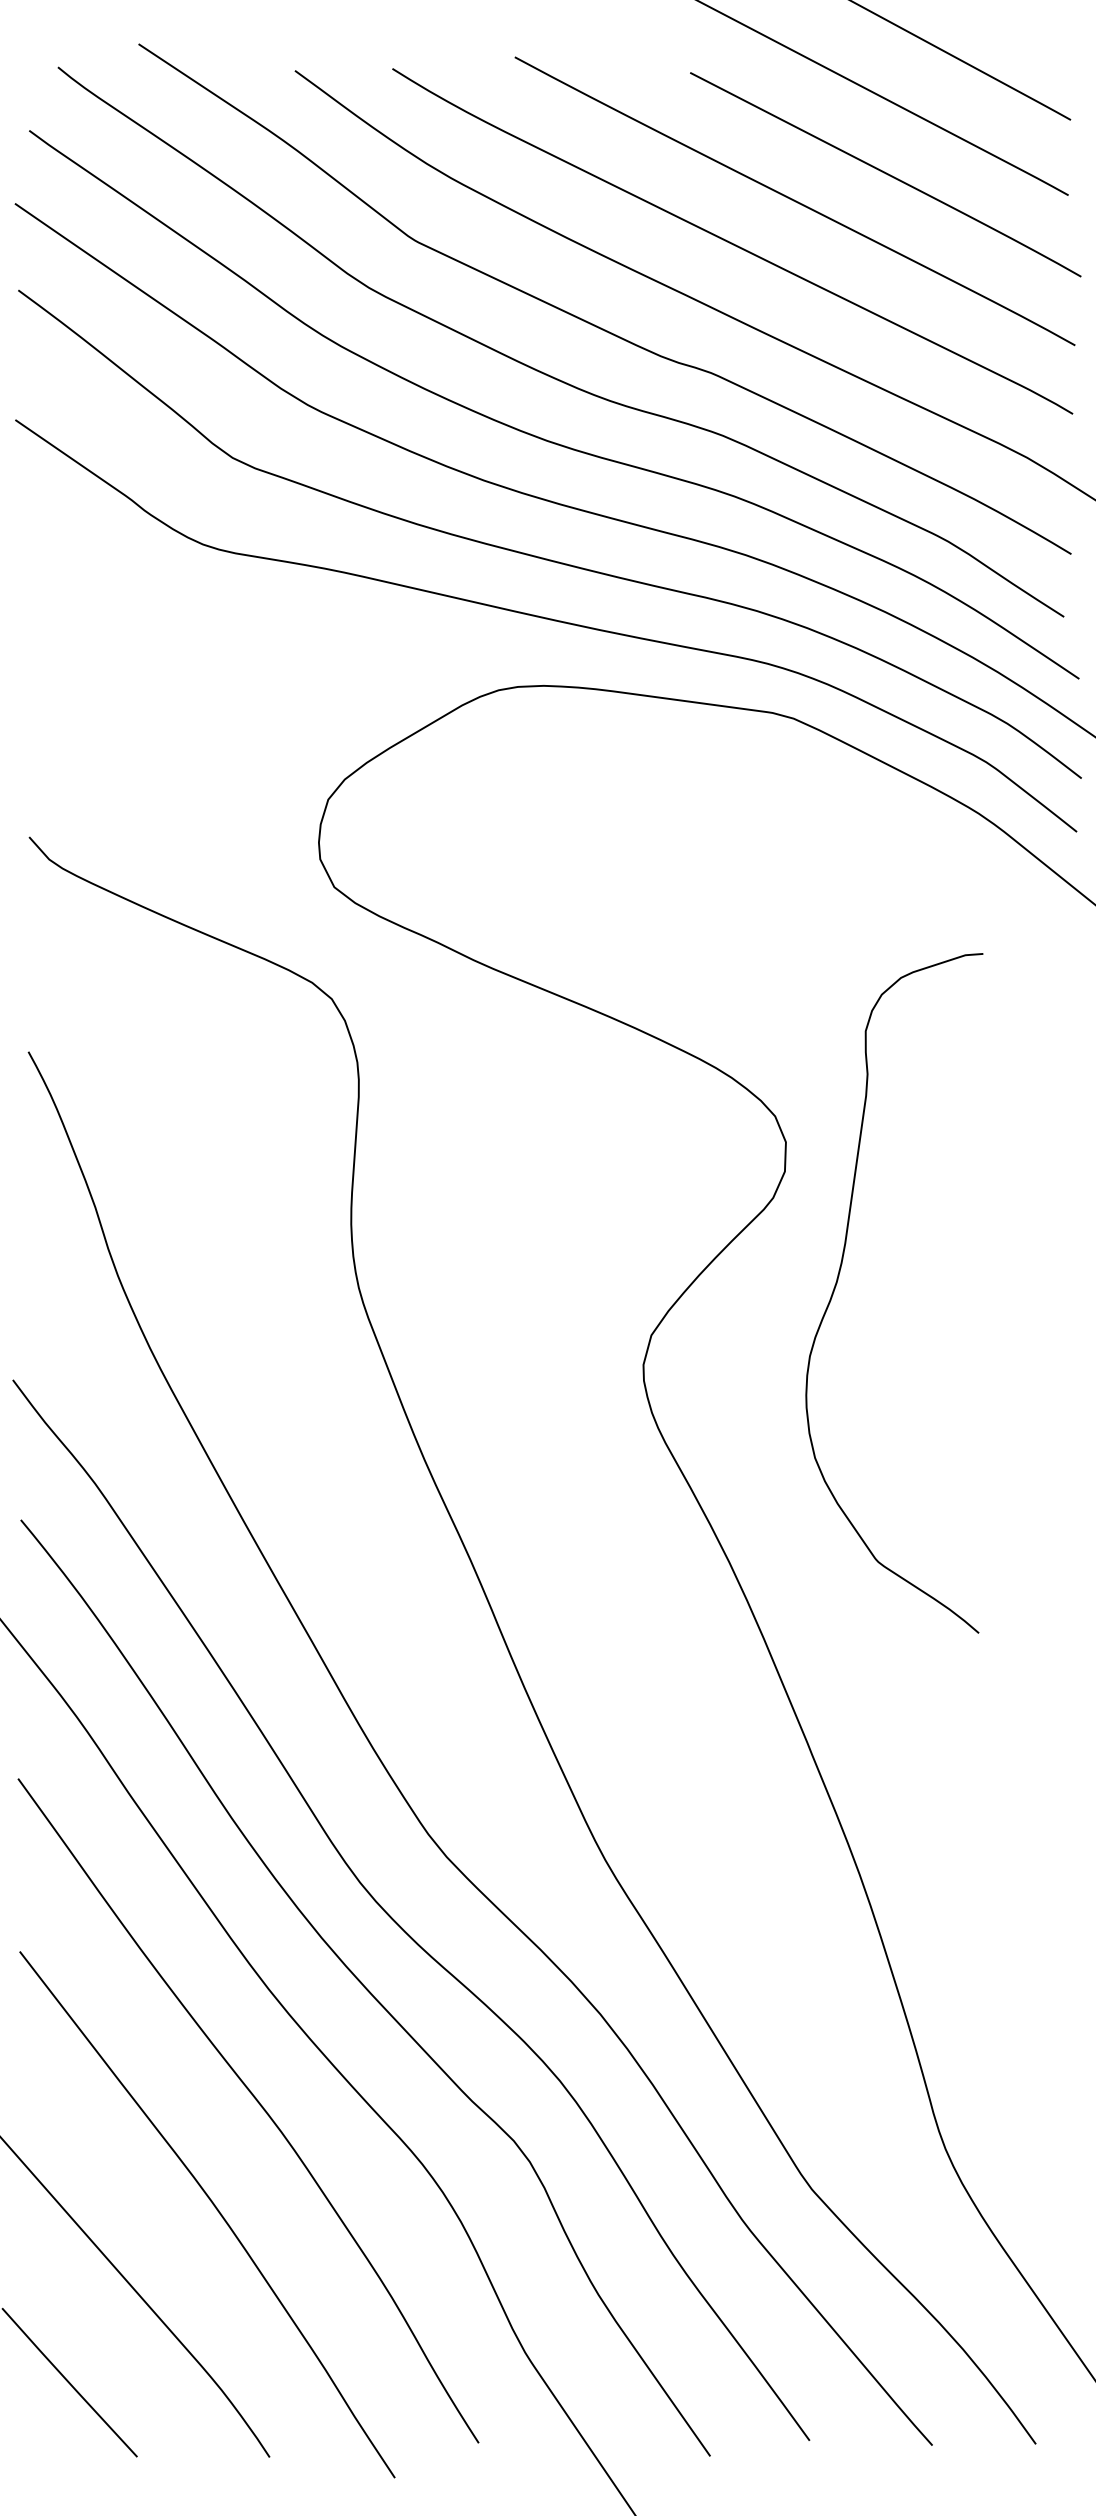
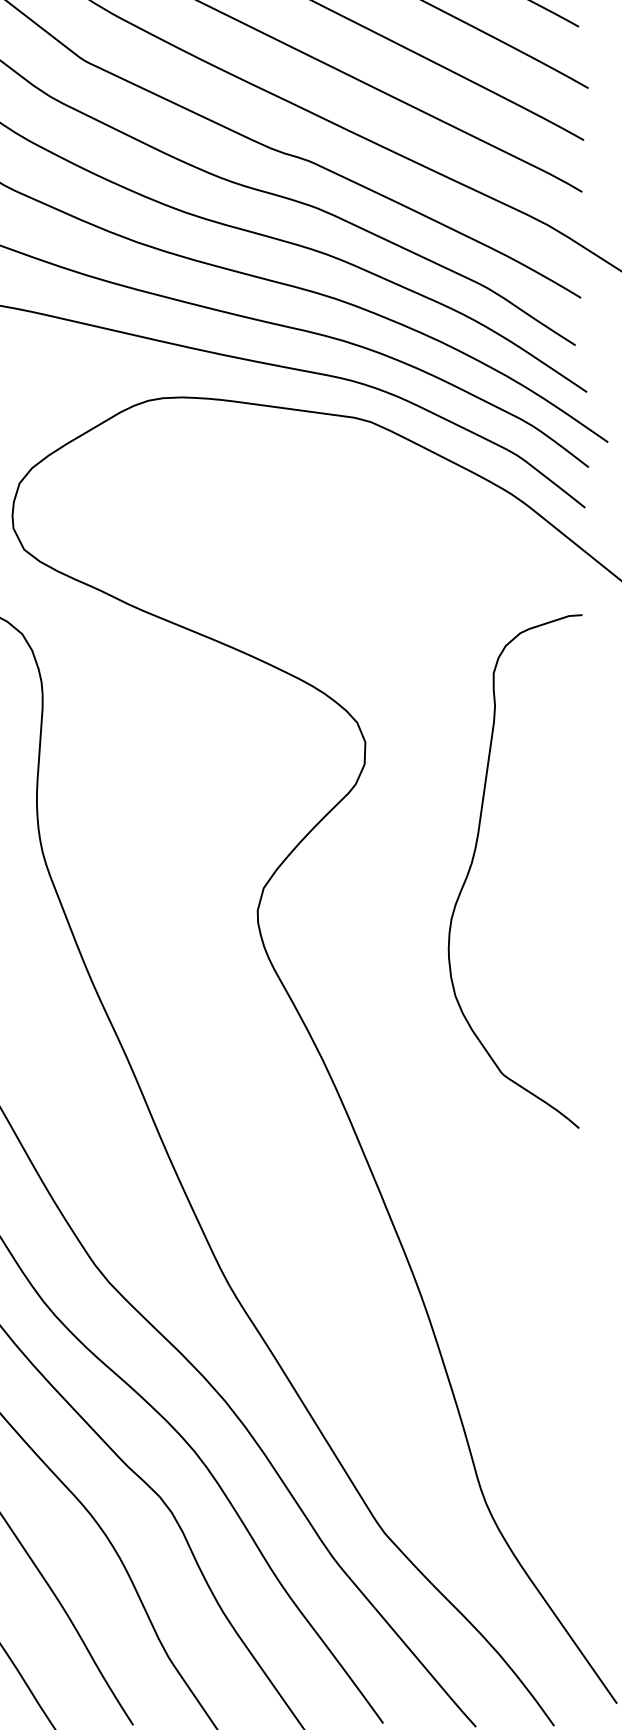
curve: (838, 1280) -> (473, 861), moved

